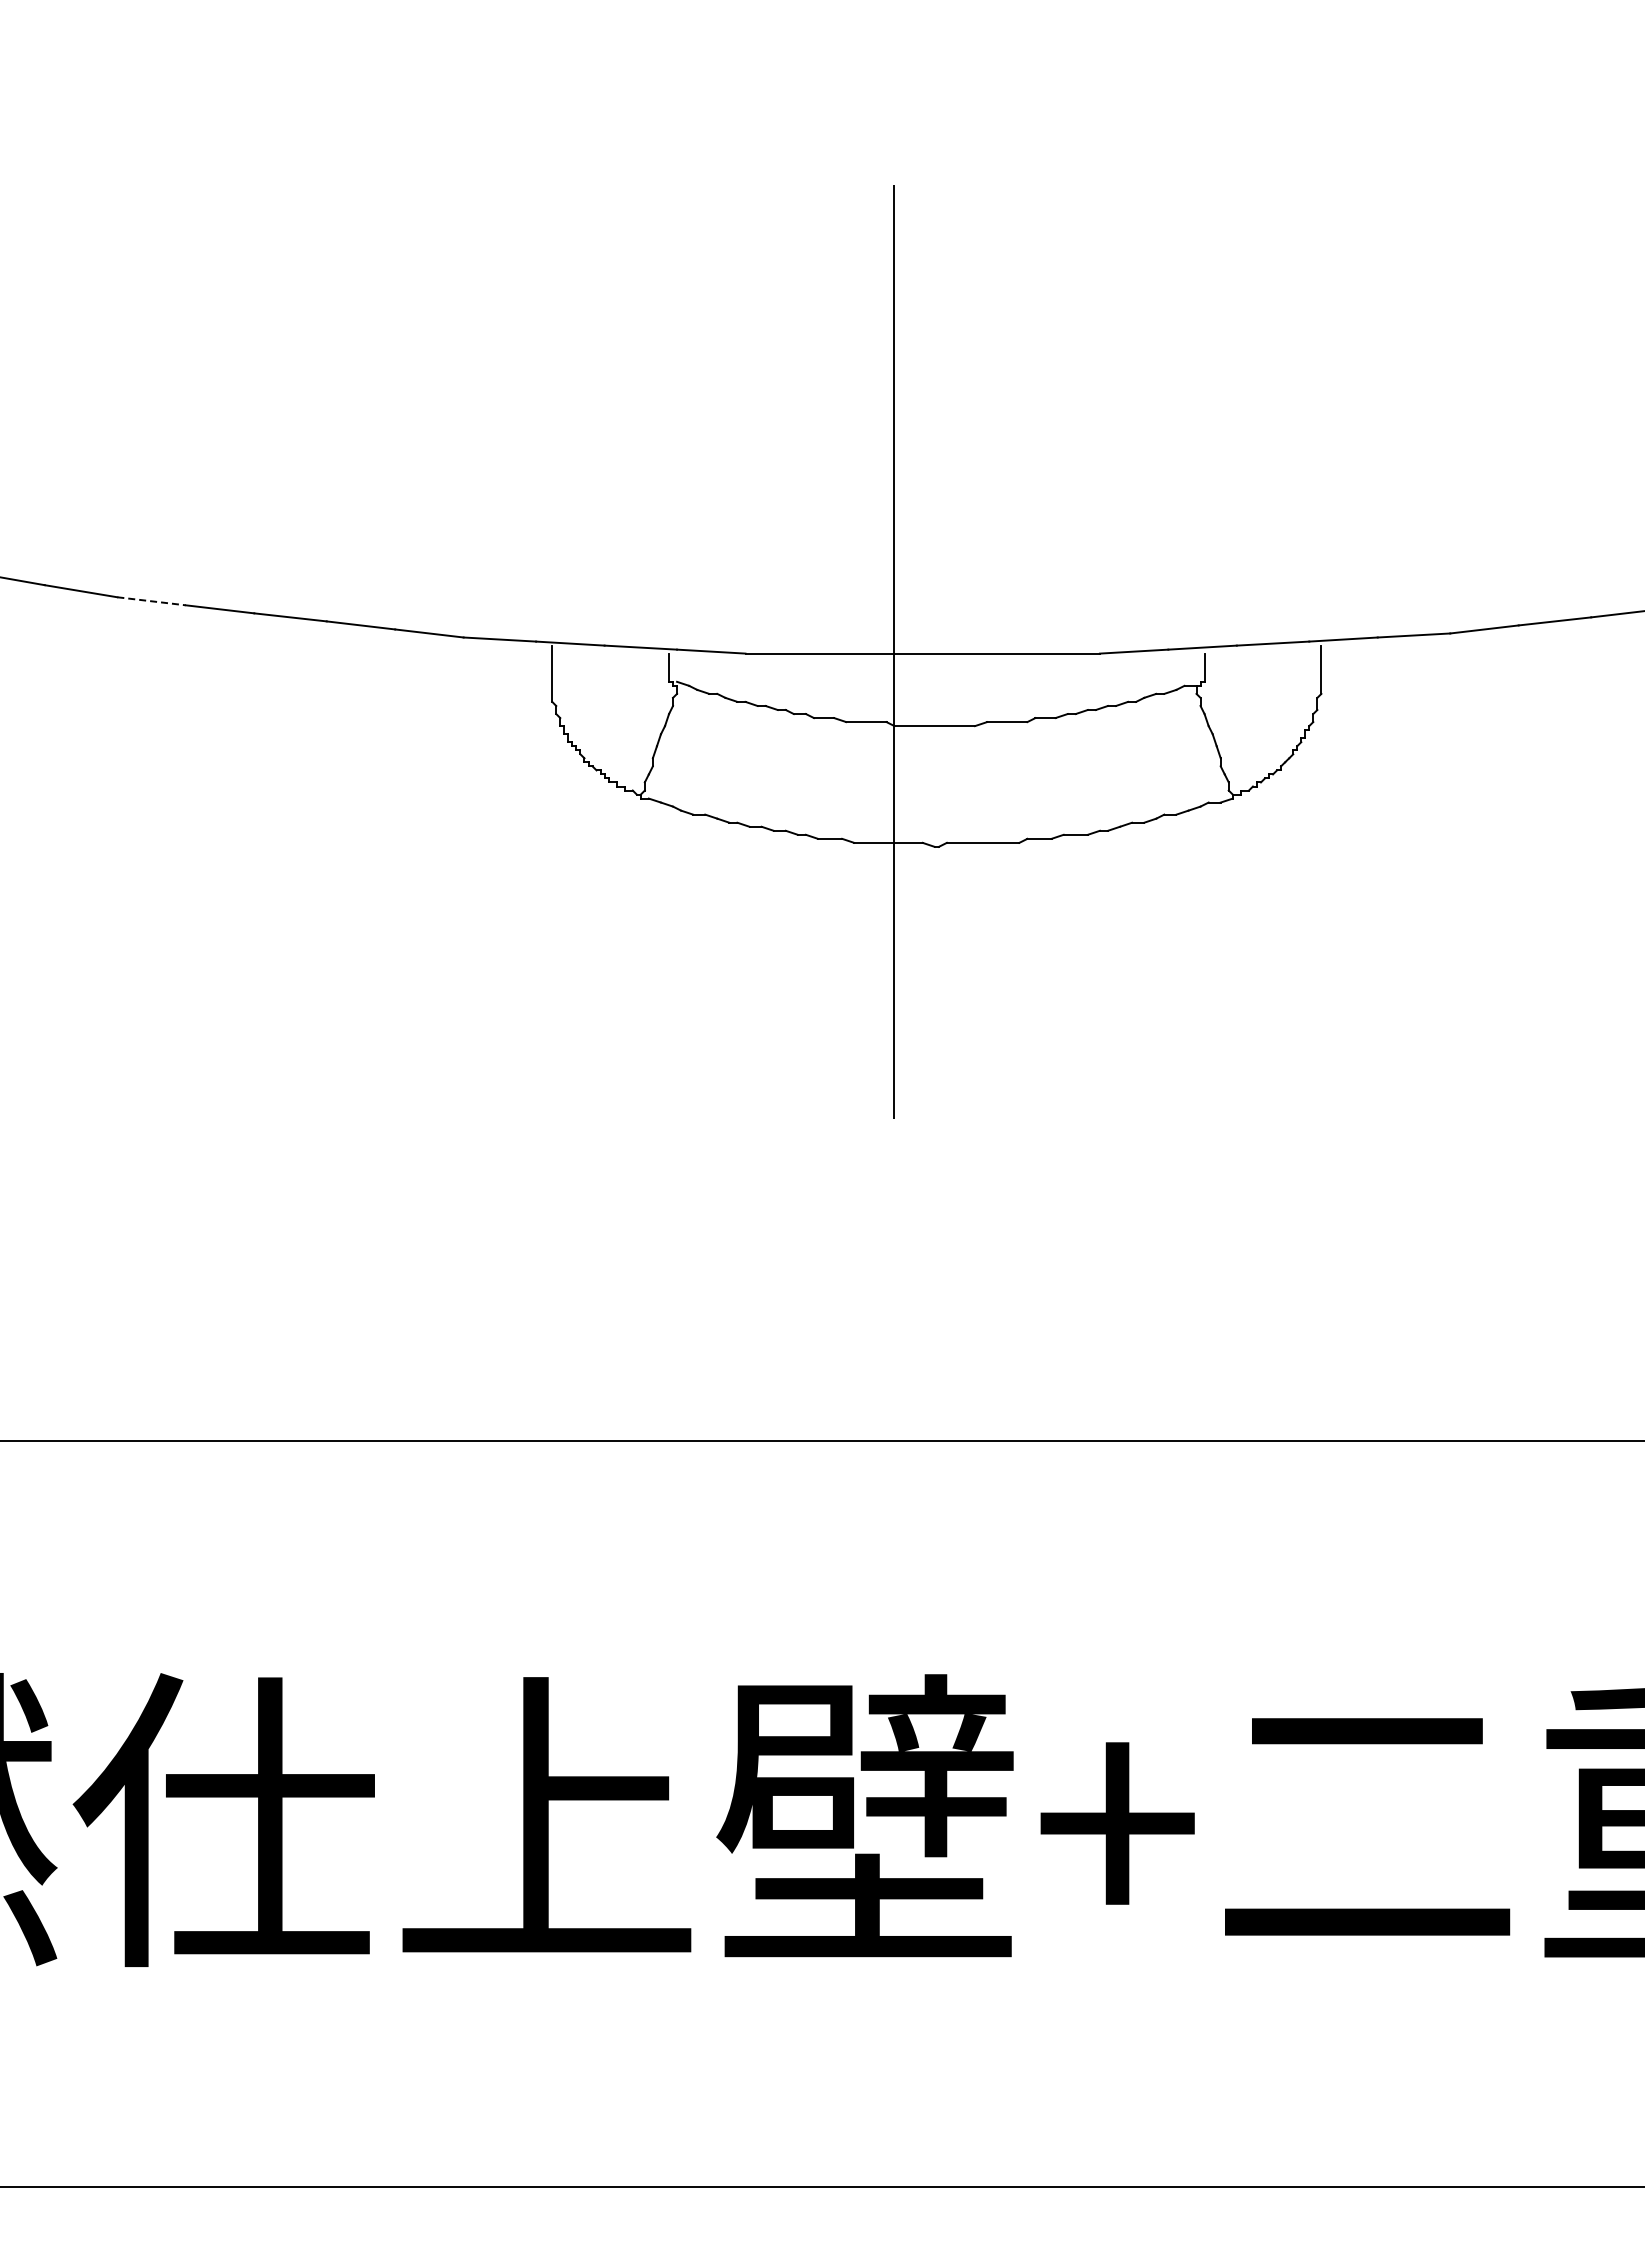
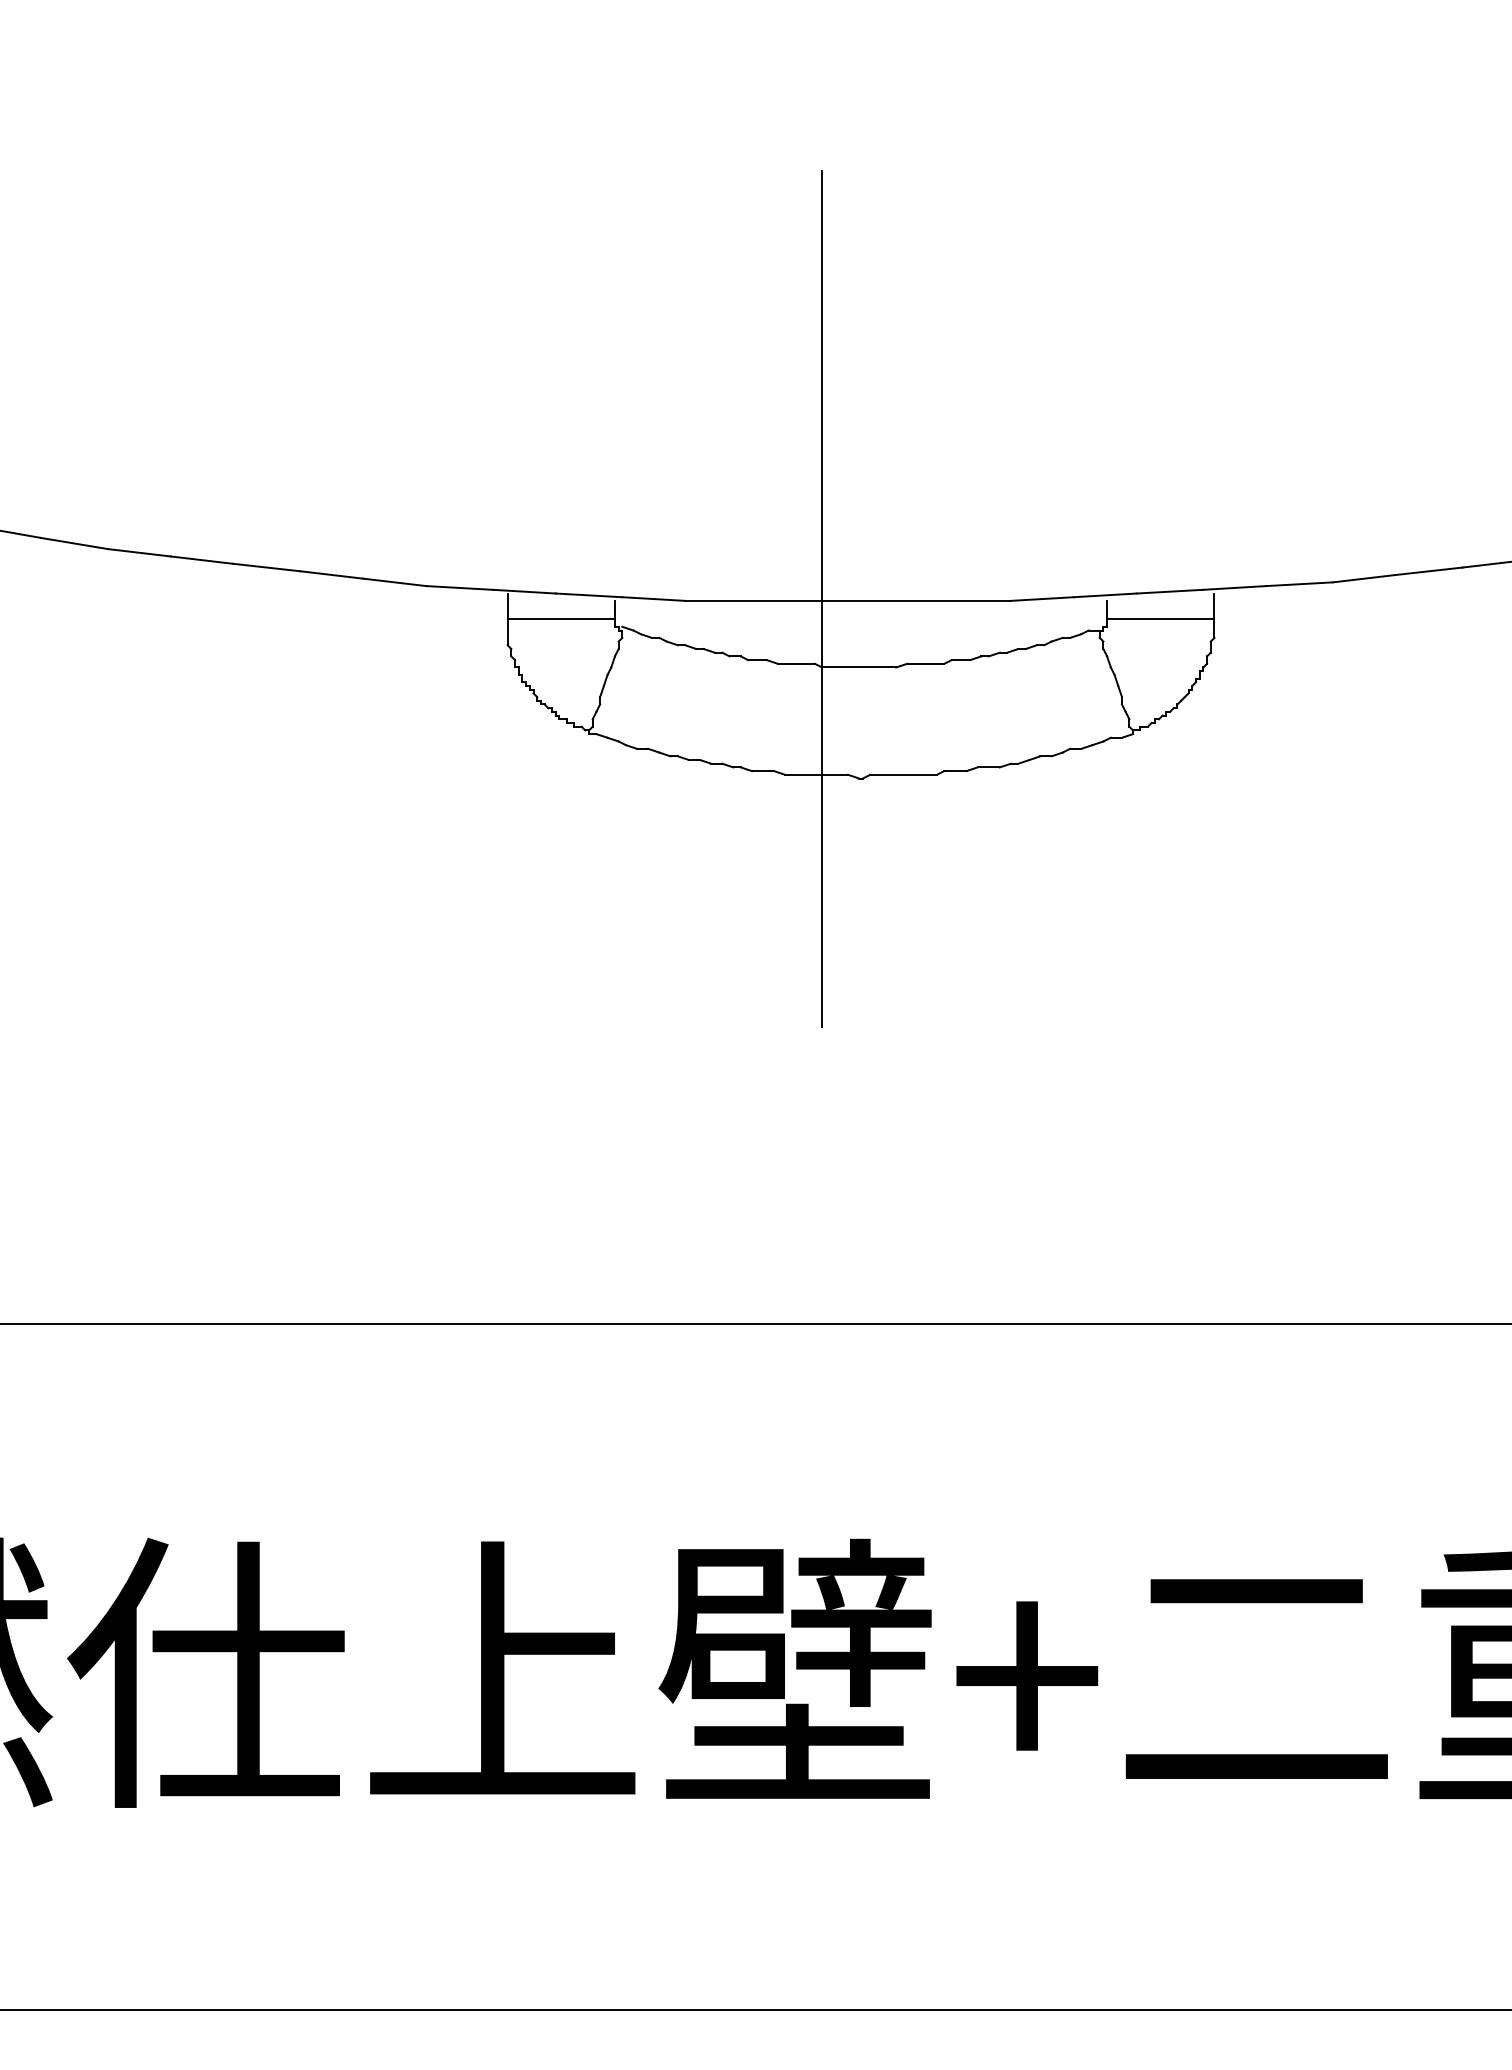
line: (152, 601) -> (140, 552), dashed -> solid
line: (610, 673) -> (561, 619), added
line: (1262, 673) -> (1160, 619), added

